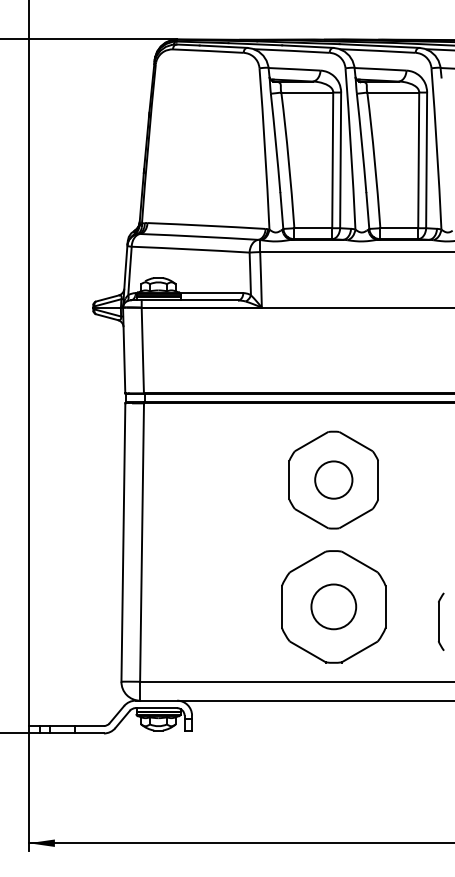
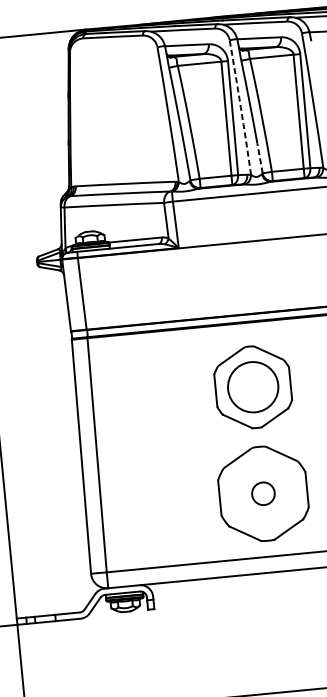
arc: (351, 148) -> (241, 107), solid -> dashed
line: (367, 210) -> (259, 158), solid -> dashed
circle: (333, 479) -> (252, 386), size x1.6
circle: (333, 606) -> (263, 493), size x0.6

